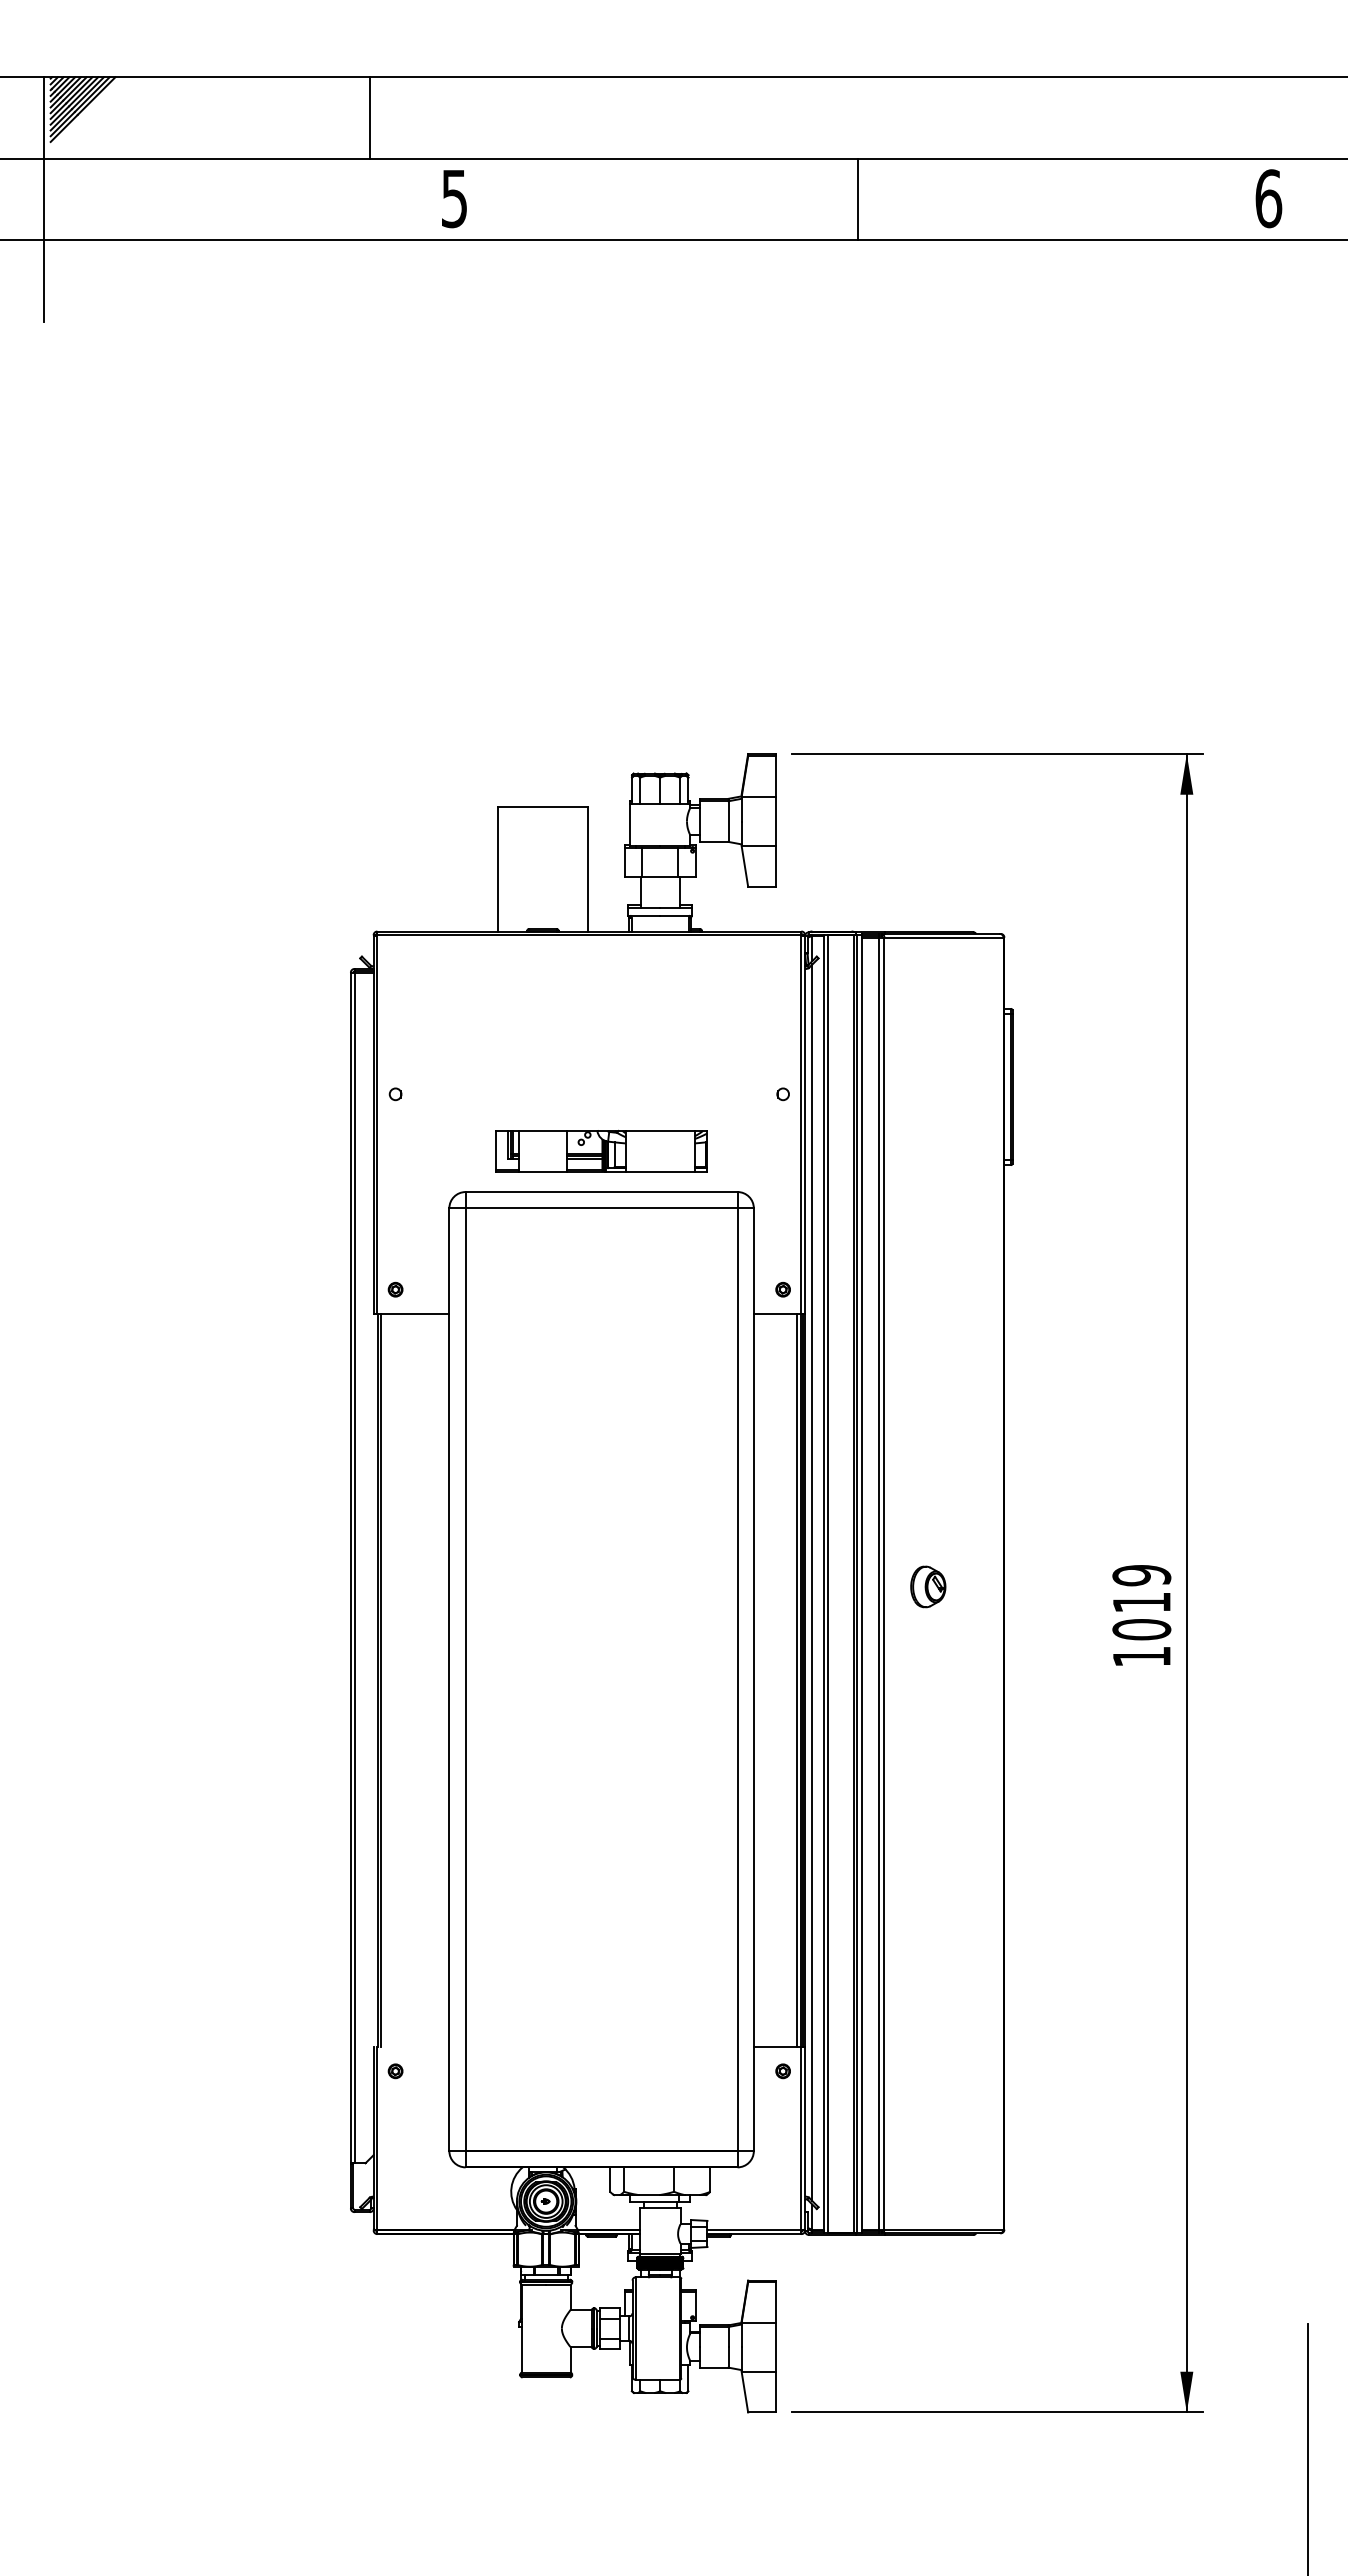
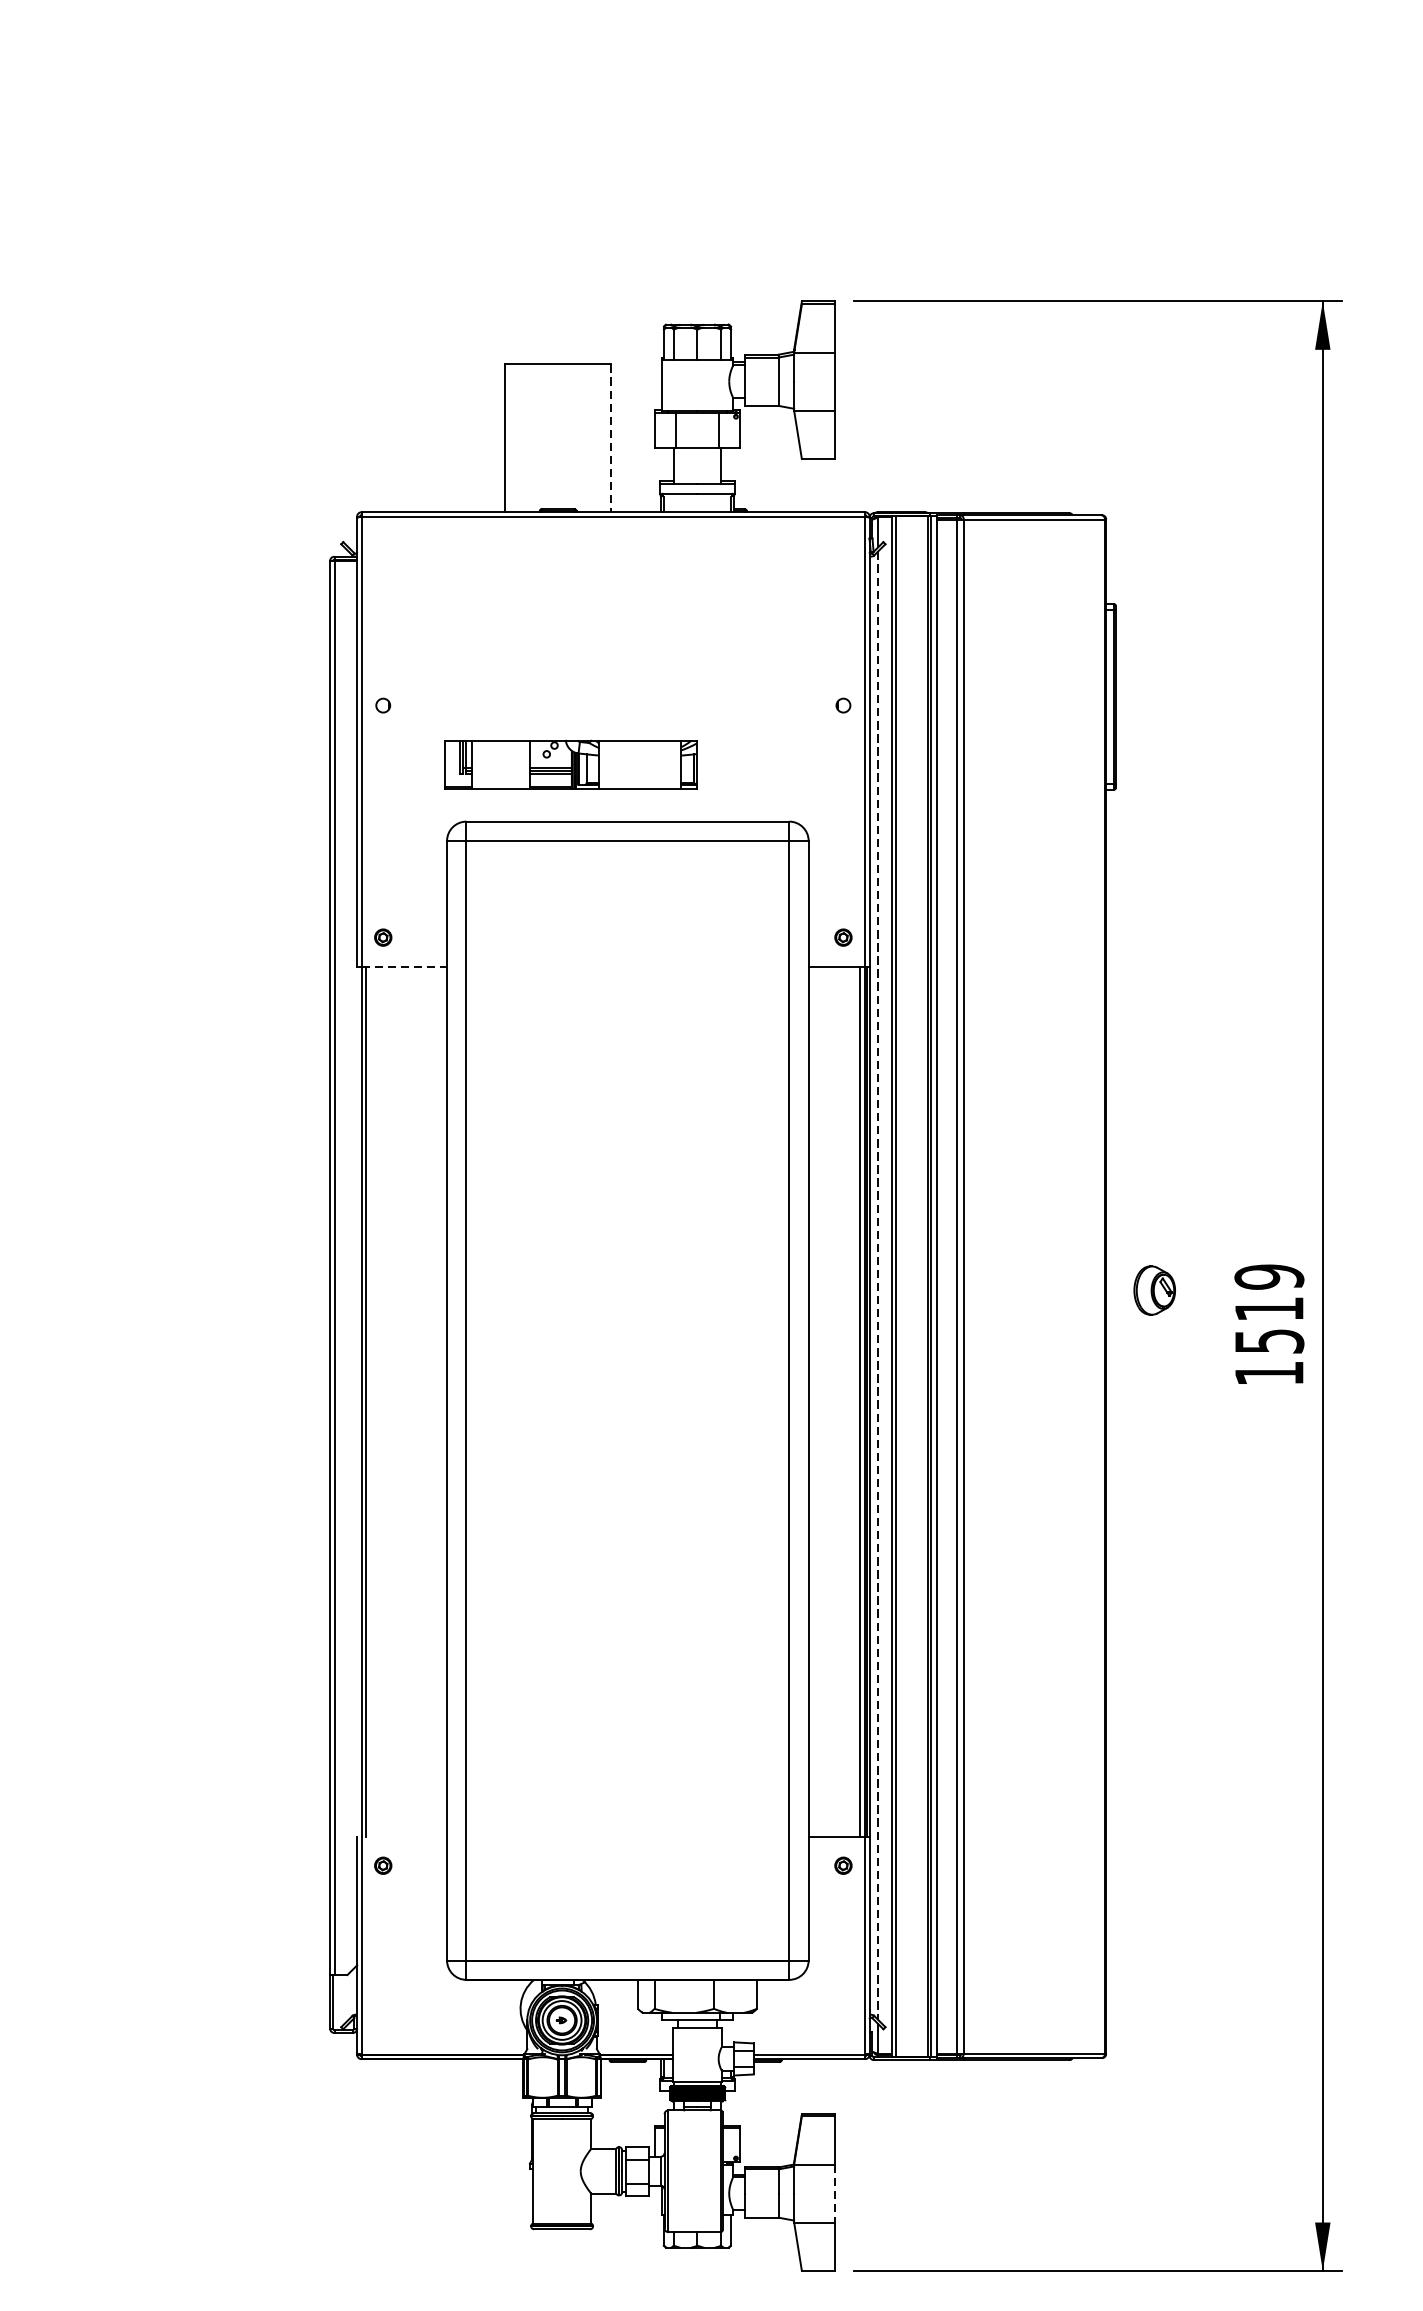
line: (587, 869) -> (611, 438), solid -> dashed
part: (601, 1150) -> (570, 763), moved
line: (413, 1314) -> (404, 967), solid -> dashed
line: (812, 1583) -> (878, 1286), solid -> dashed
part: (928, 1586) -> (1154, 1290), moved
text: (1141, 1629) -> (1268, 1341), 1019 -> 1519
line: (775, 2347) -> (834, 2193), solid -> dashed

